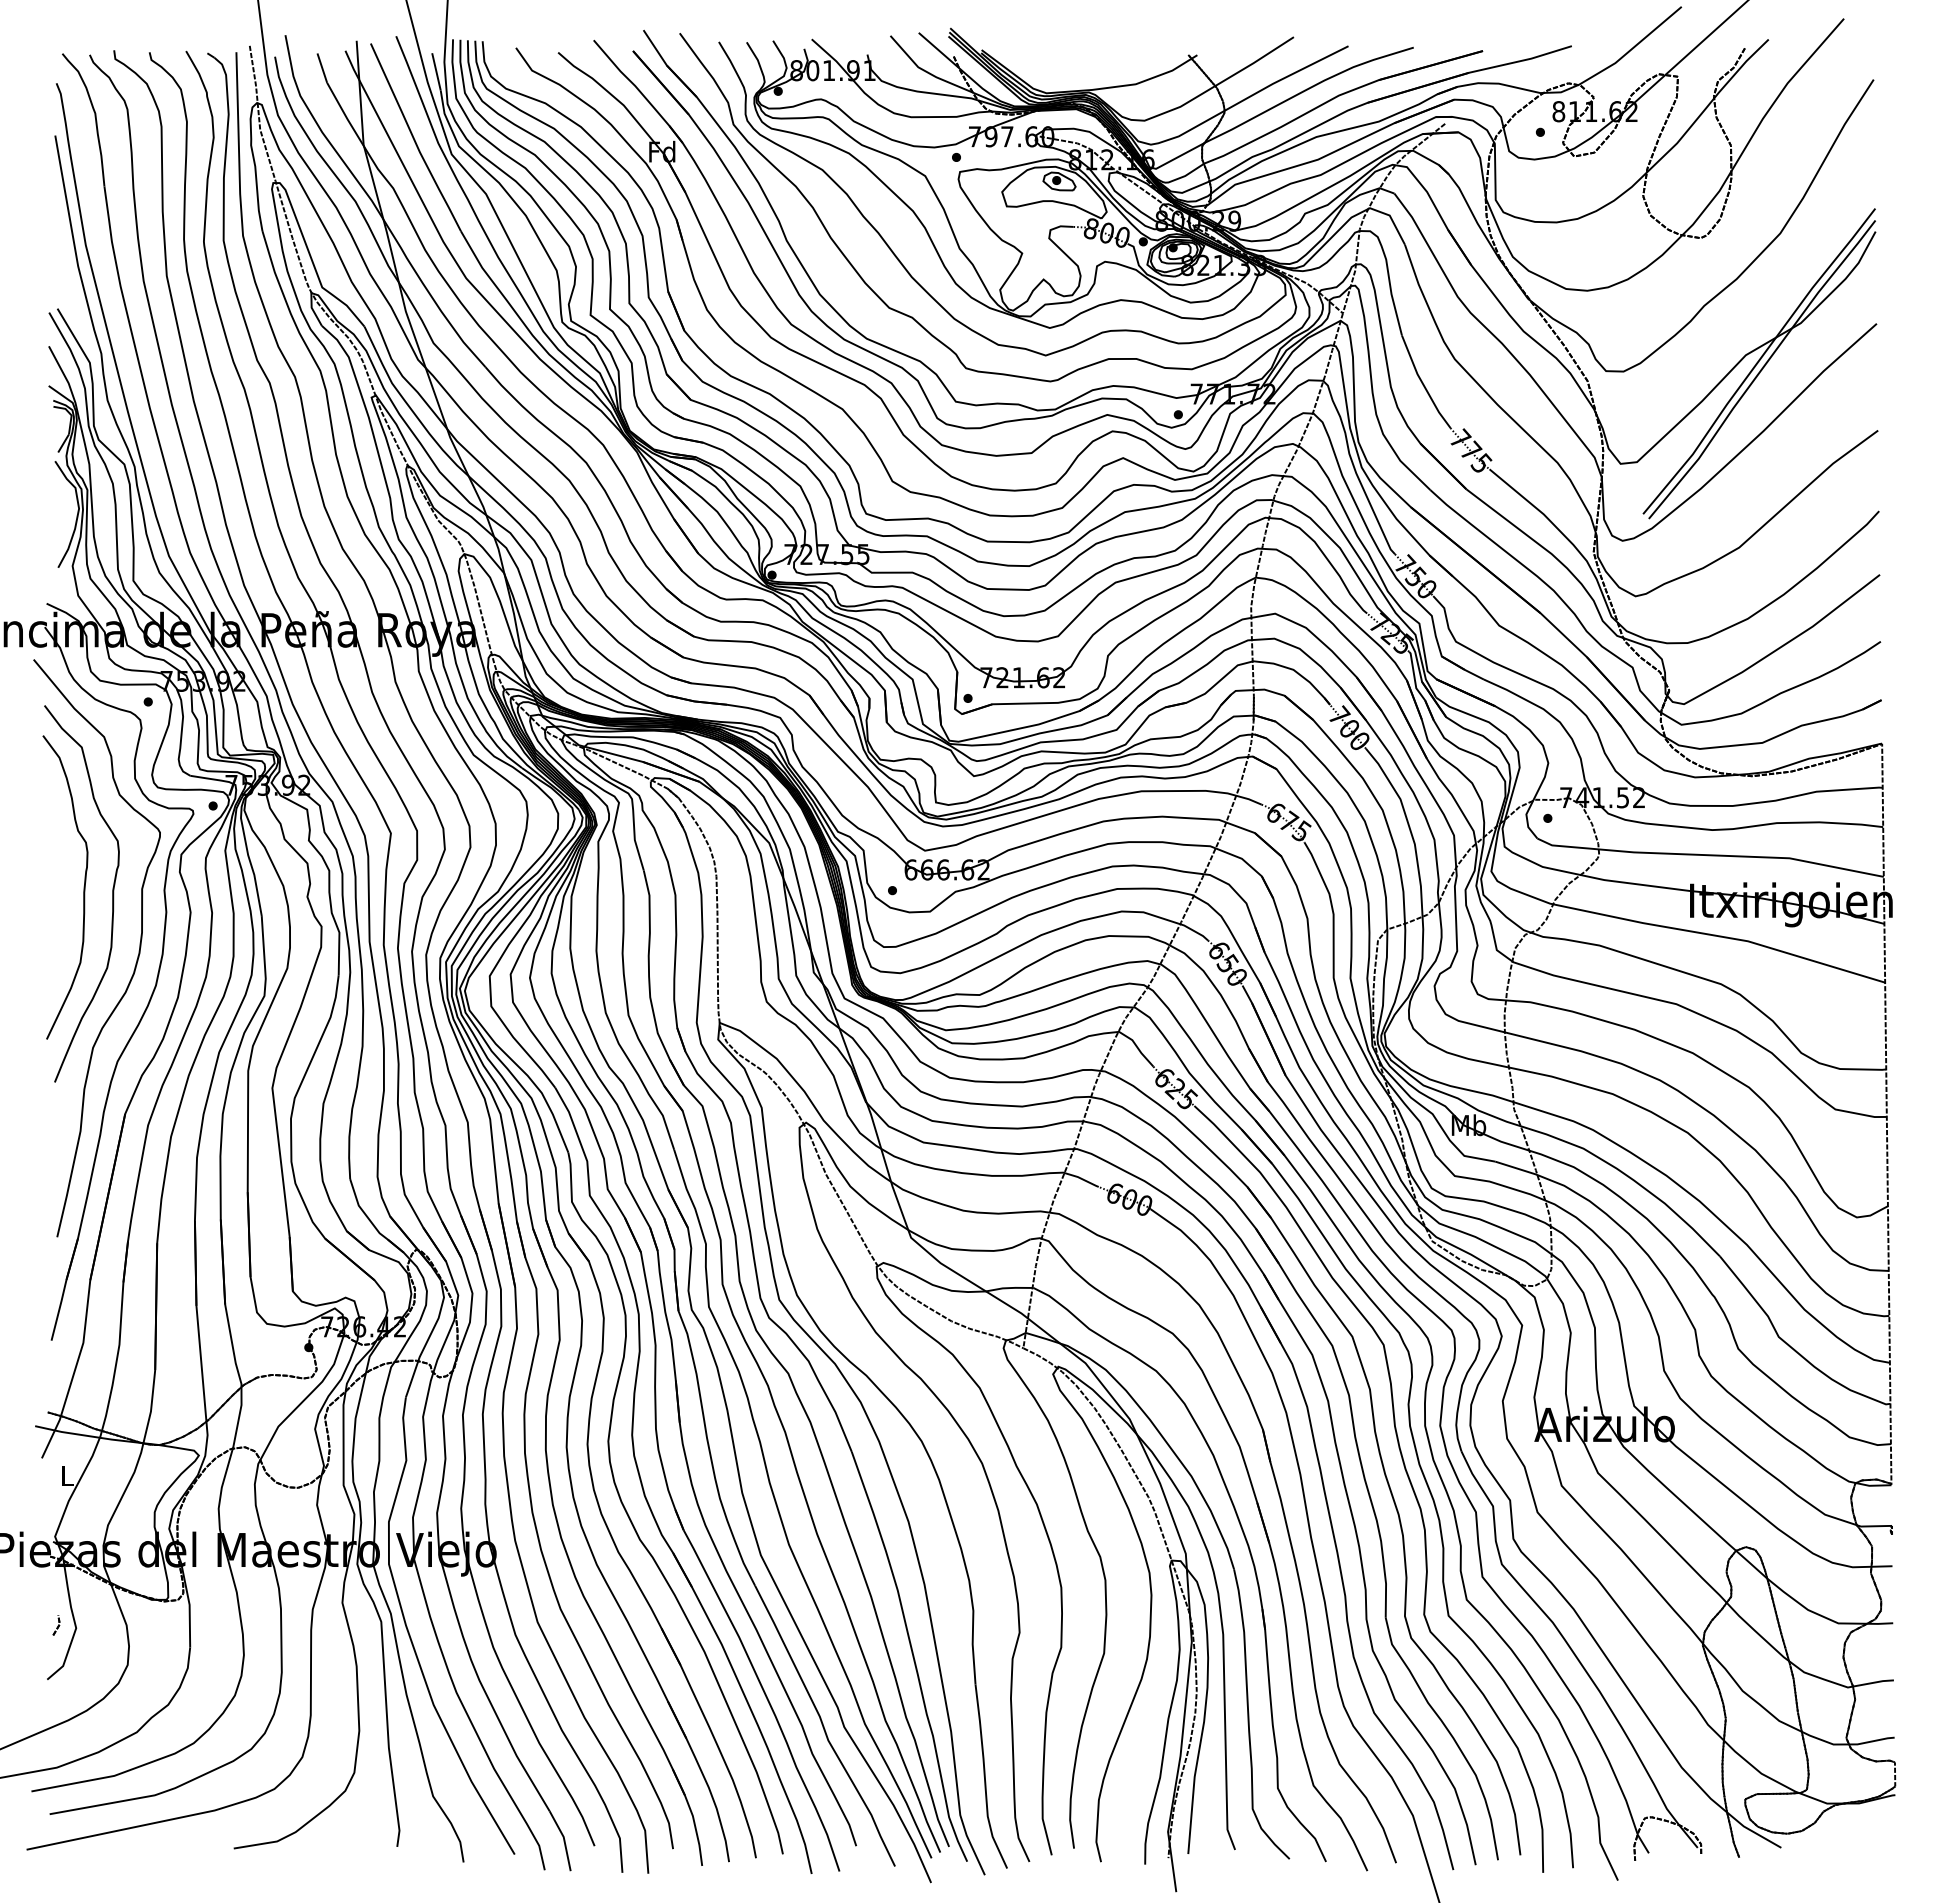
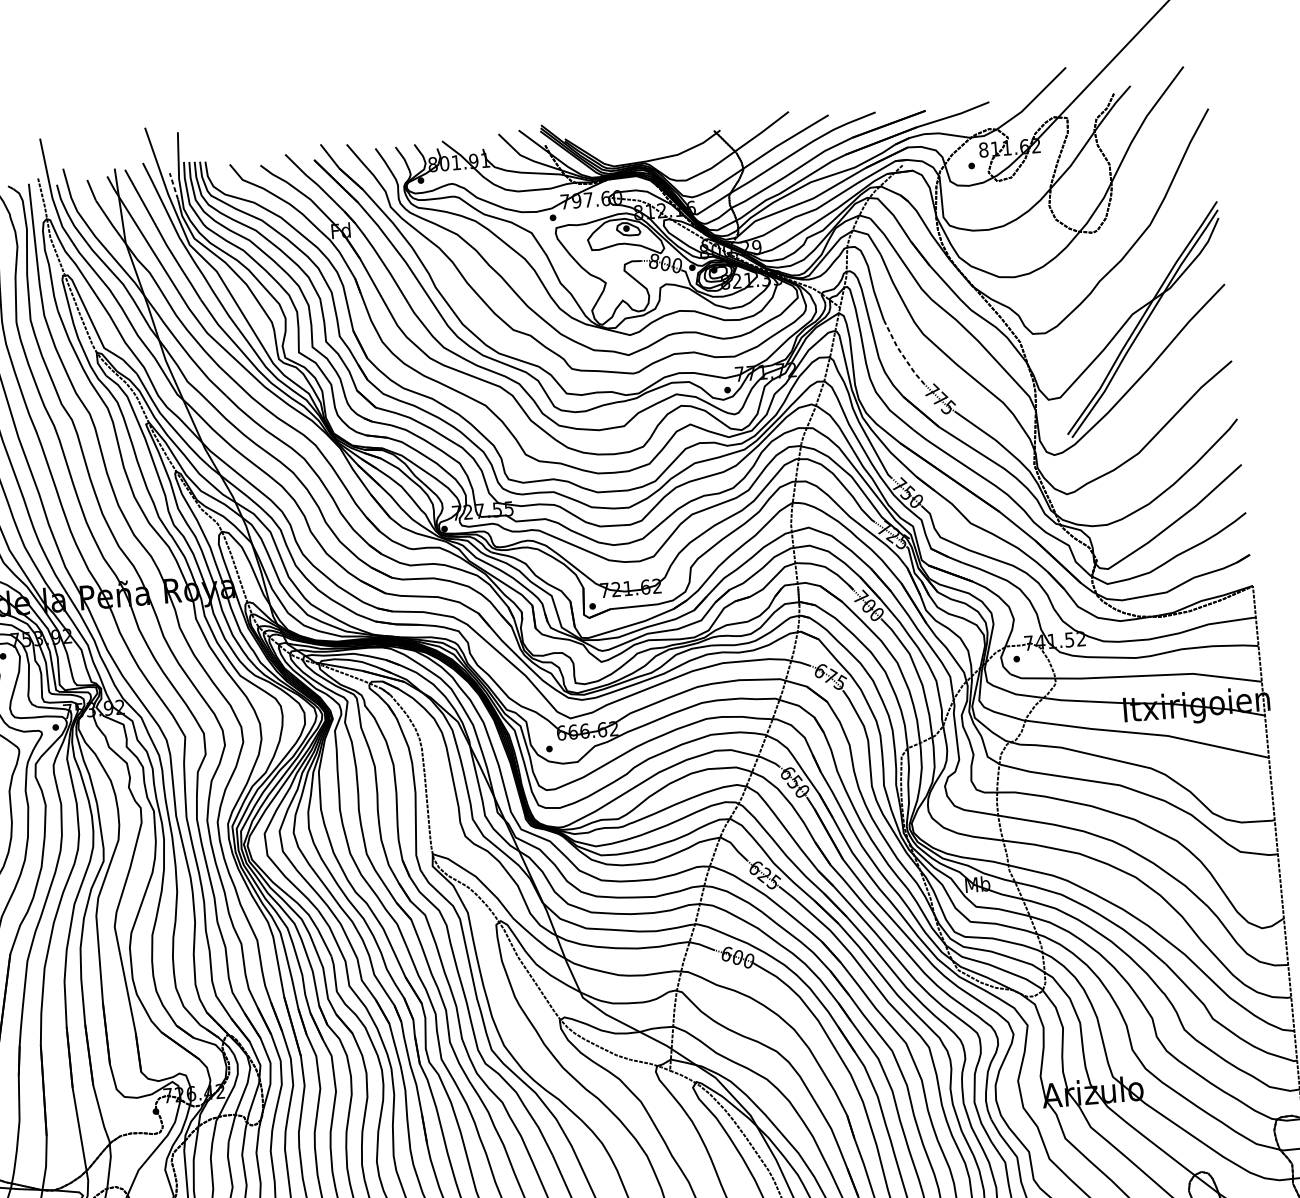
line: (436, 71) -> (173, 186), solid -> dashed
line: (1422, 383) -> (901, 353), solid -> dashed

